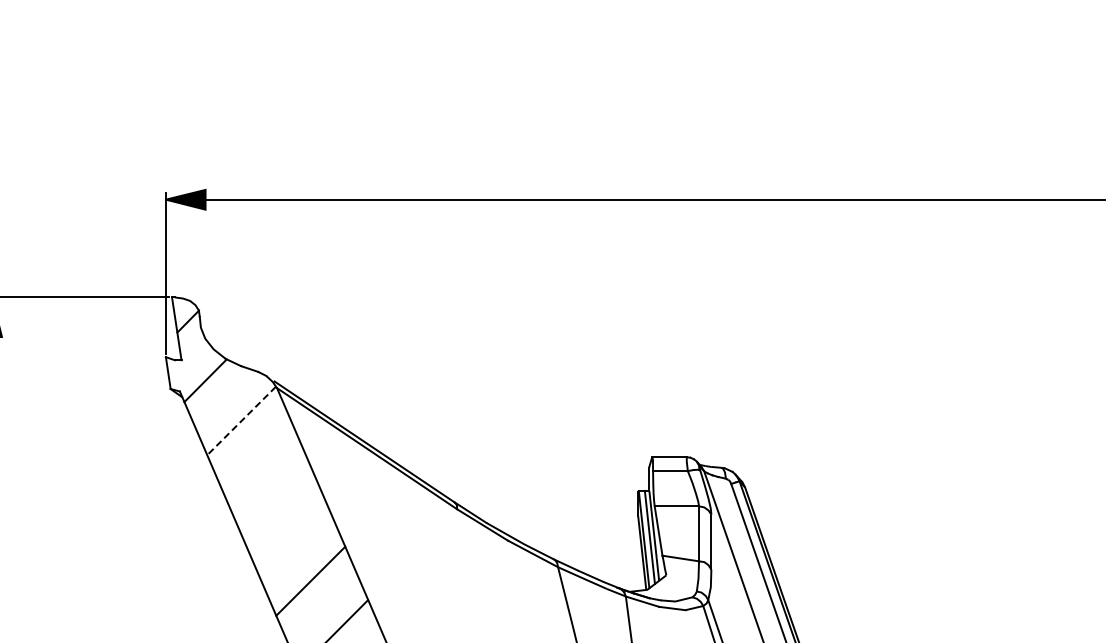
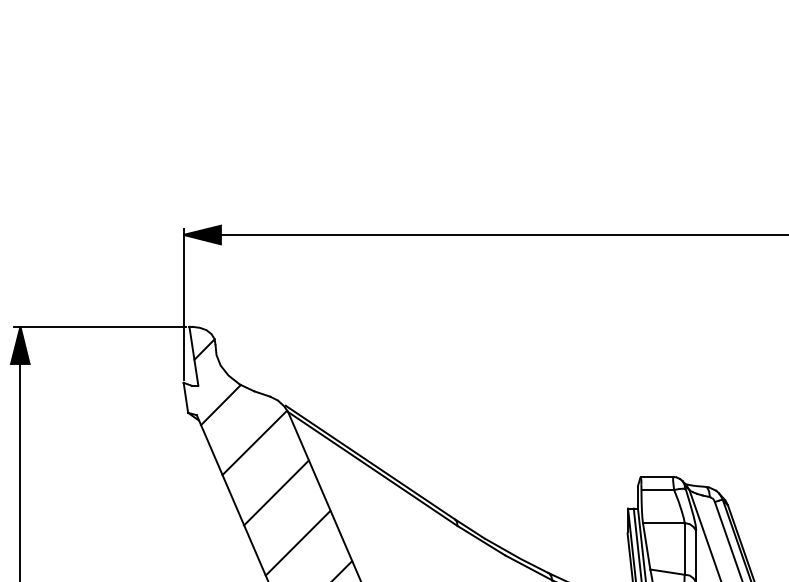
line: (241, 421) -> (254, 443), dashed -> solid
line: (264, 473) -> (276, 492), added
line: (287, 527) -> (297, 542), added

